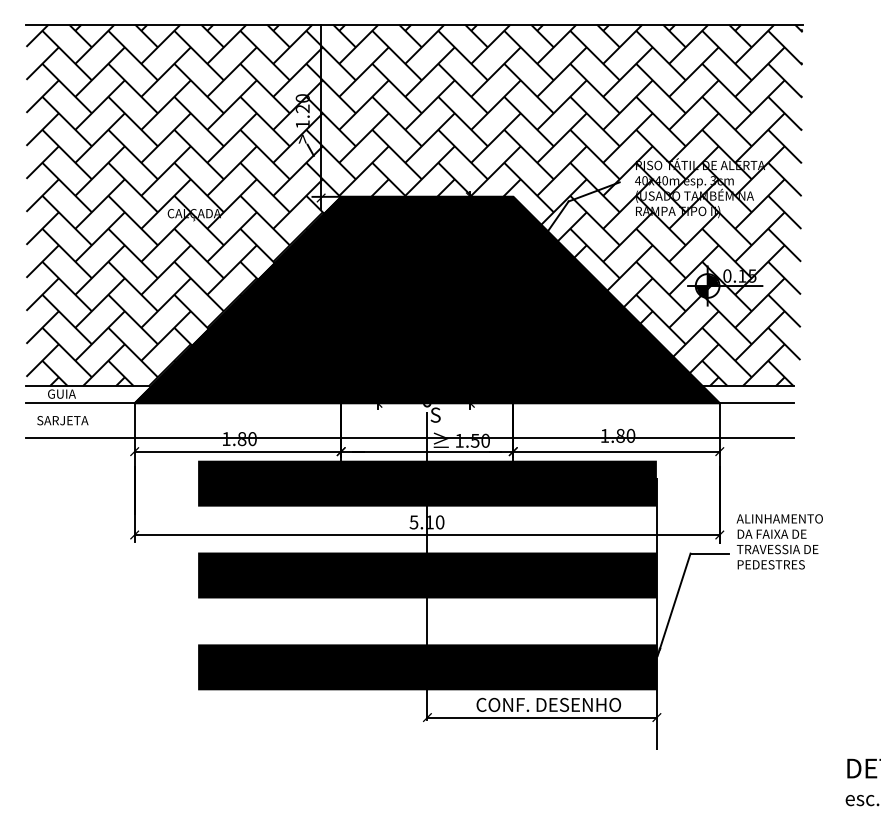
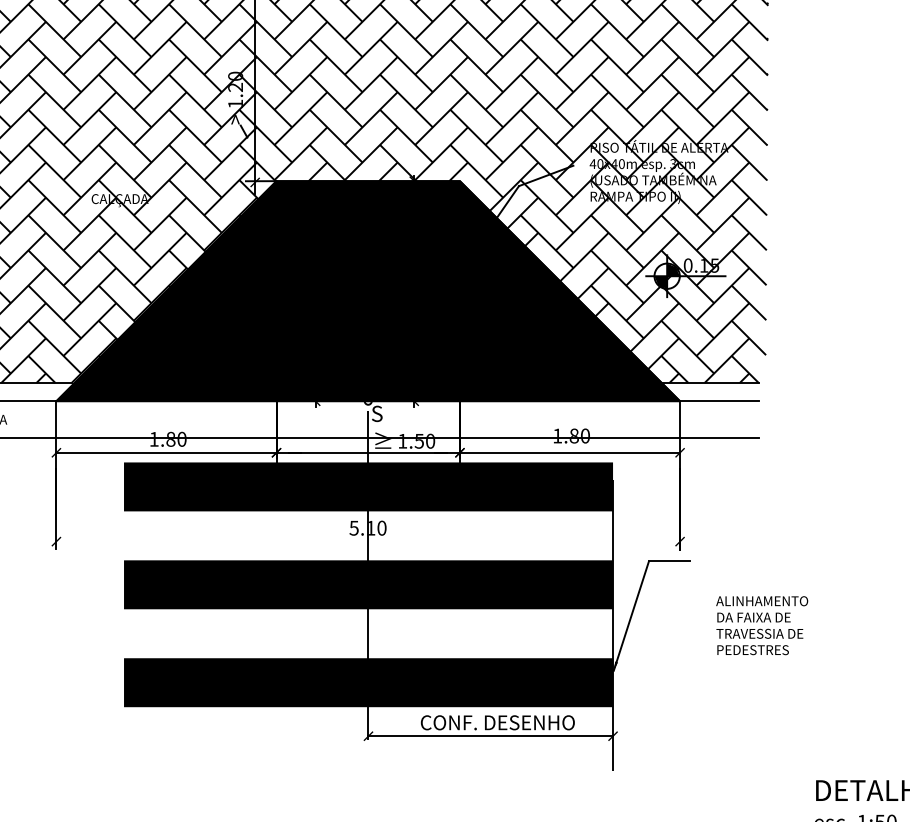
line: (426, 535) -> (367, 542), removed
text: (779, 541) -> (761, 625), moved

